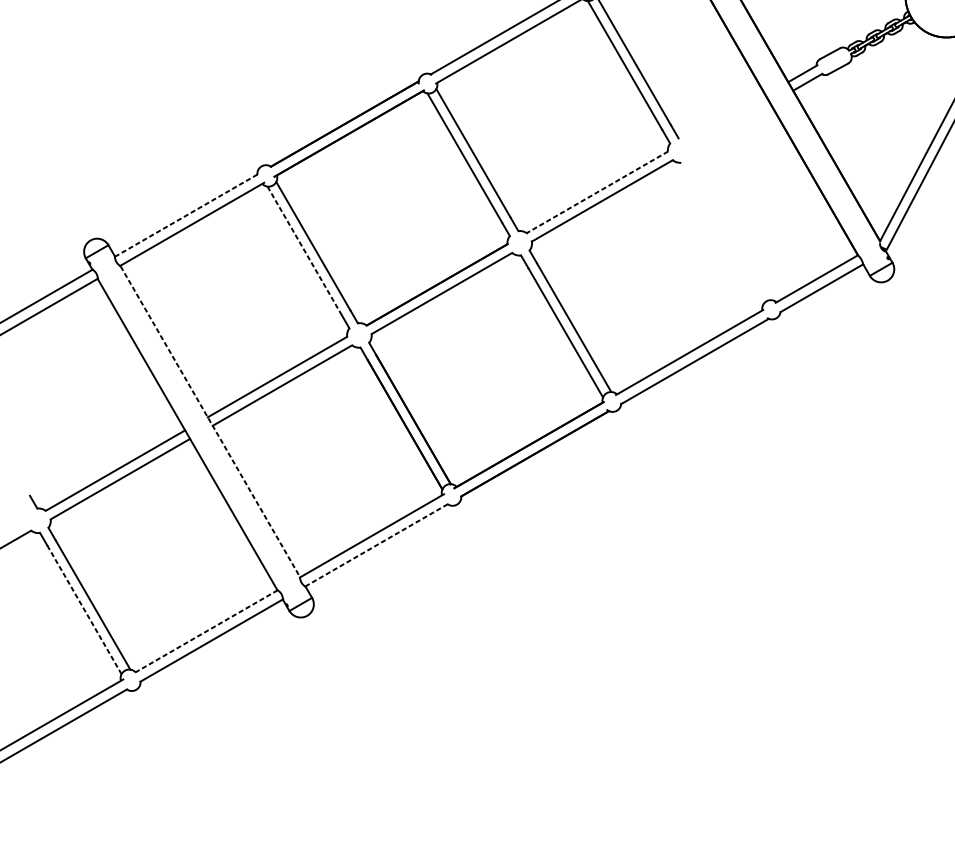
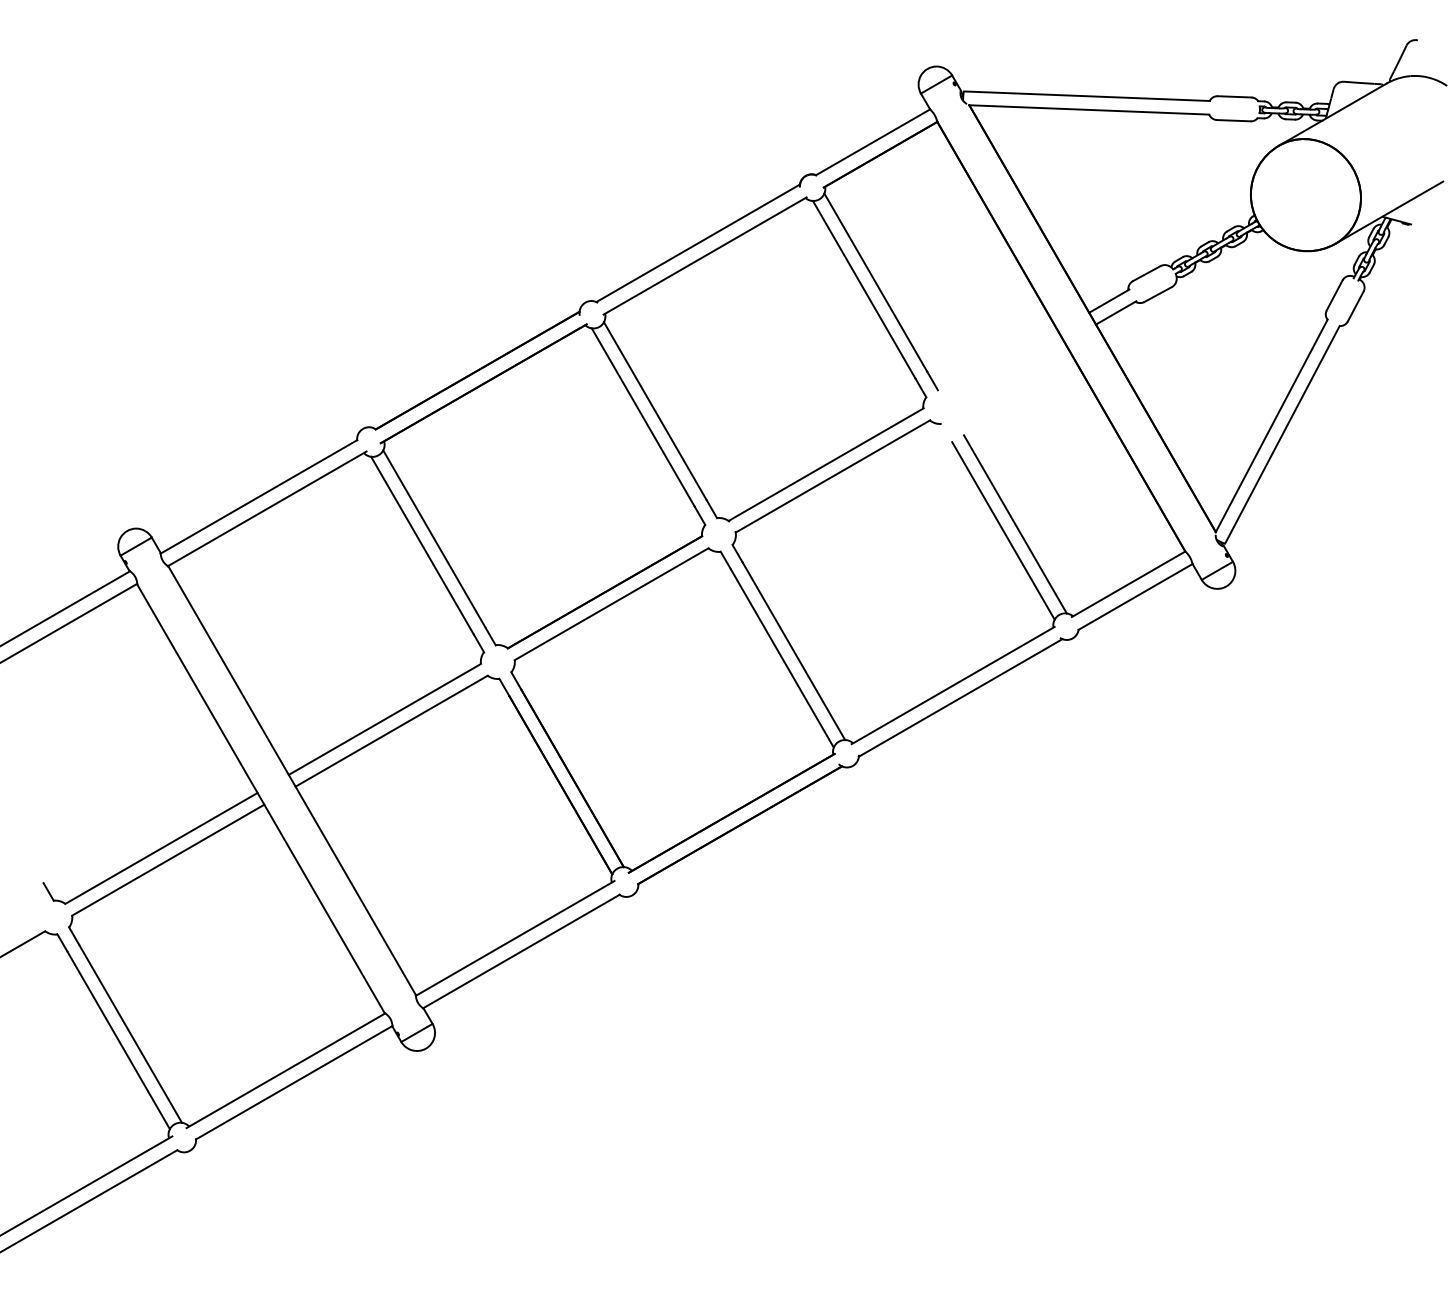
line: (597, 192) -> (826, 464), dashed -> solid
line: (185, 216) -> (258, 497), dashed -> solid
line: (734, 235) -> (1014, 524), added
line: (726, 240) -> (1003, 530), added
line: (304, 250) -> (422, 545), dashed -> solid
line: (210, 422) -> (292, 781), dashed -> solid
line: (376, 545) -> (521, 951), dashed -> solid
line: (84, 609) -> (118, 1040), dashed -> solid
line: (205, 631) -> (285, 1070), dashed -> solid

